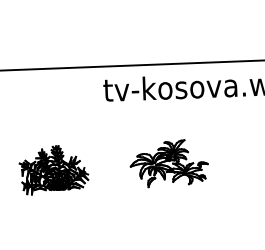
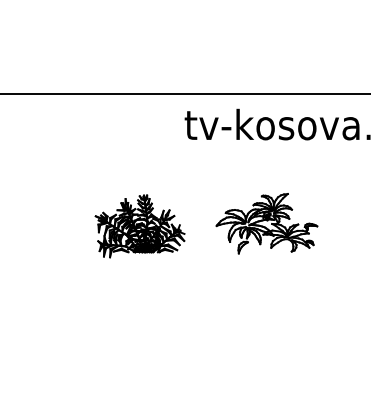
part: (53, 170) -> (139, 226), moved

